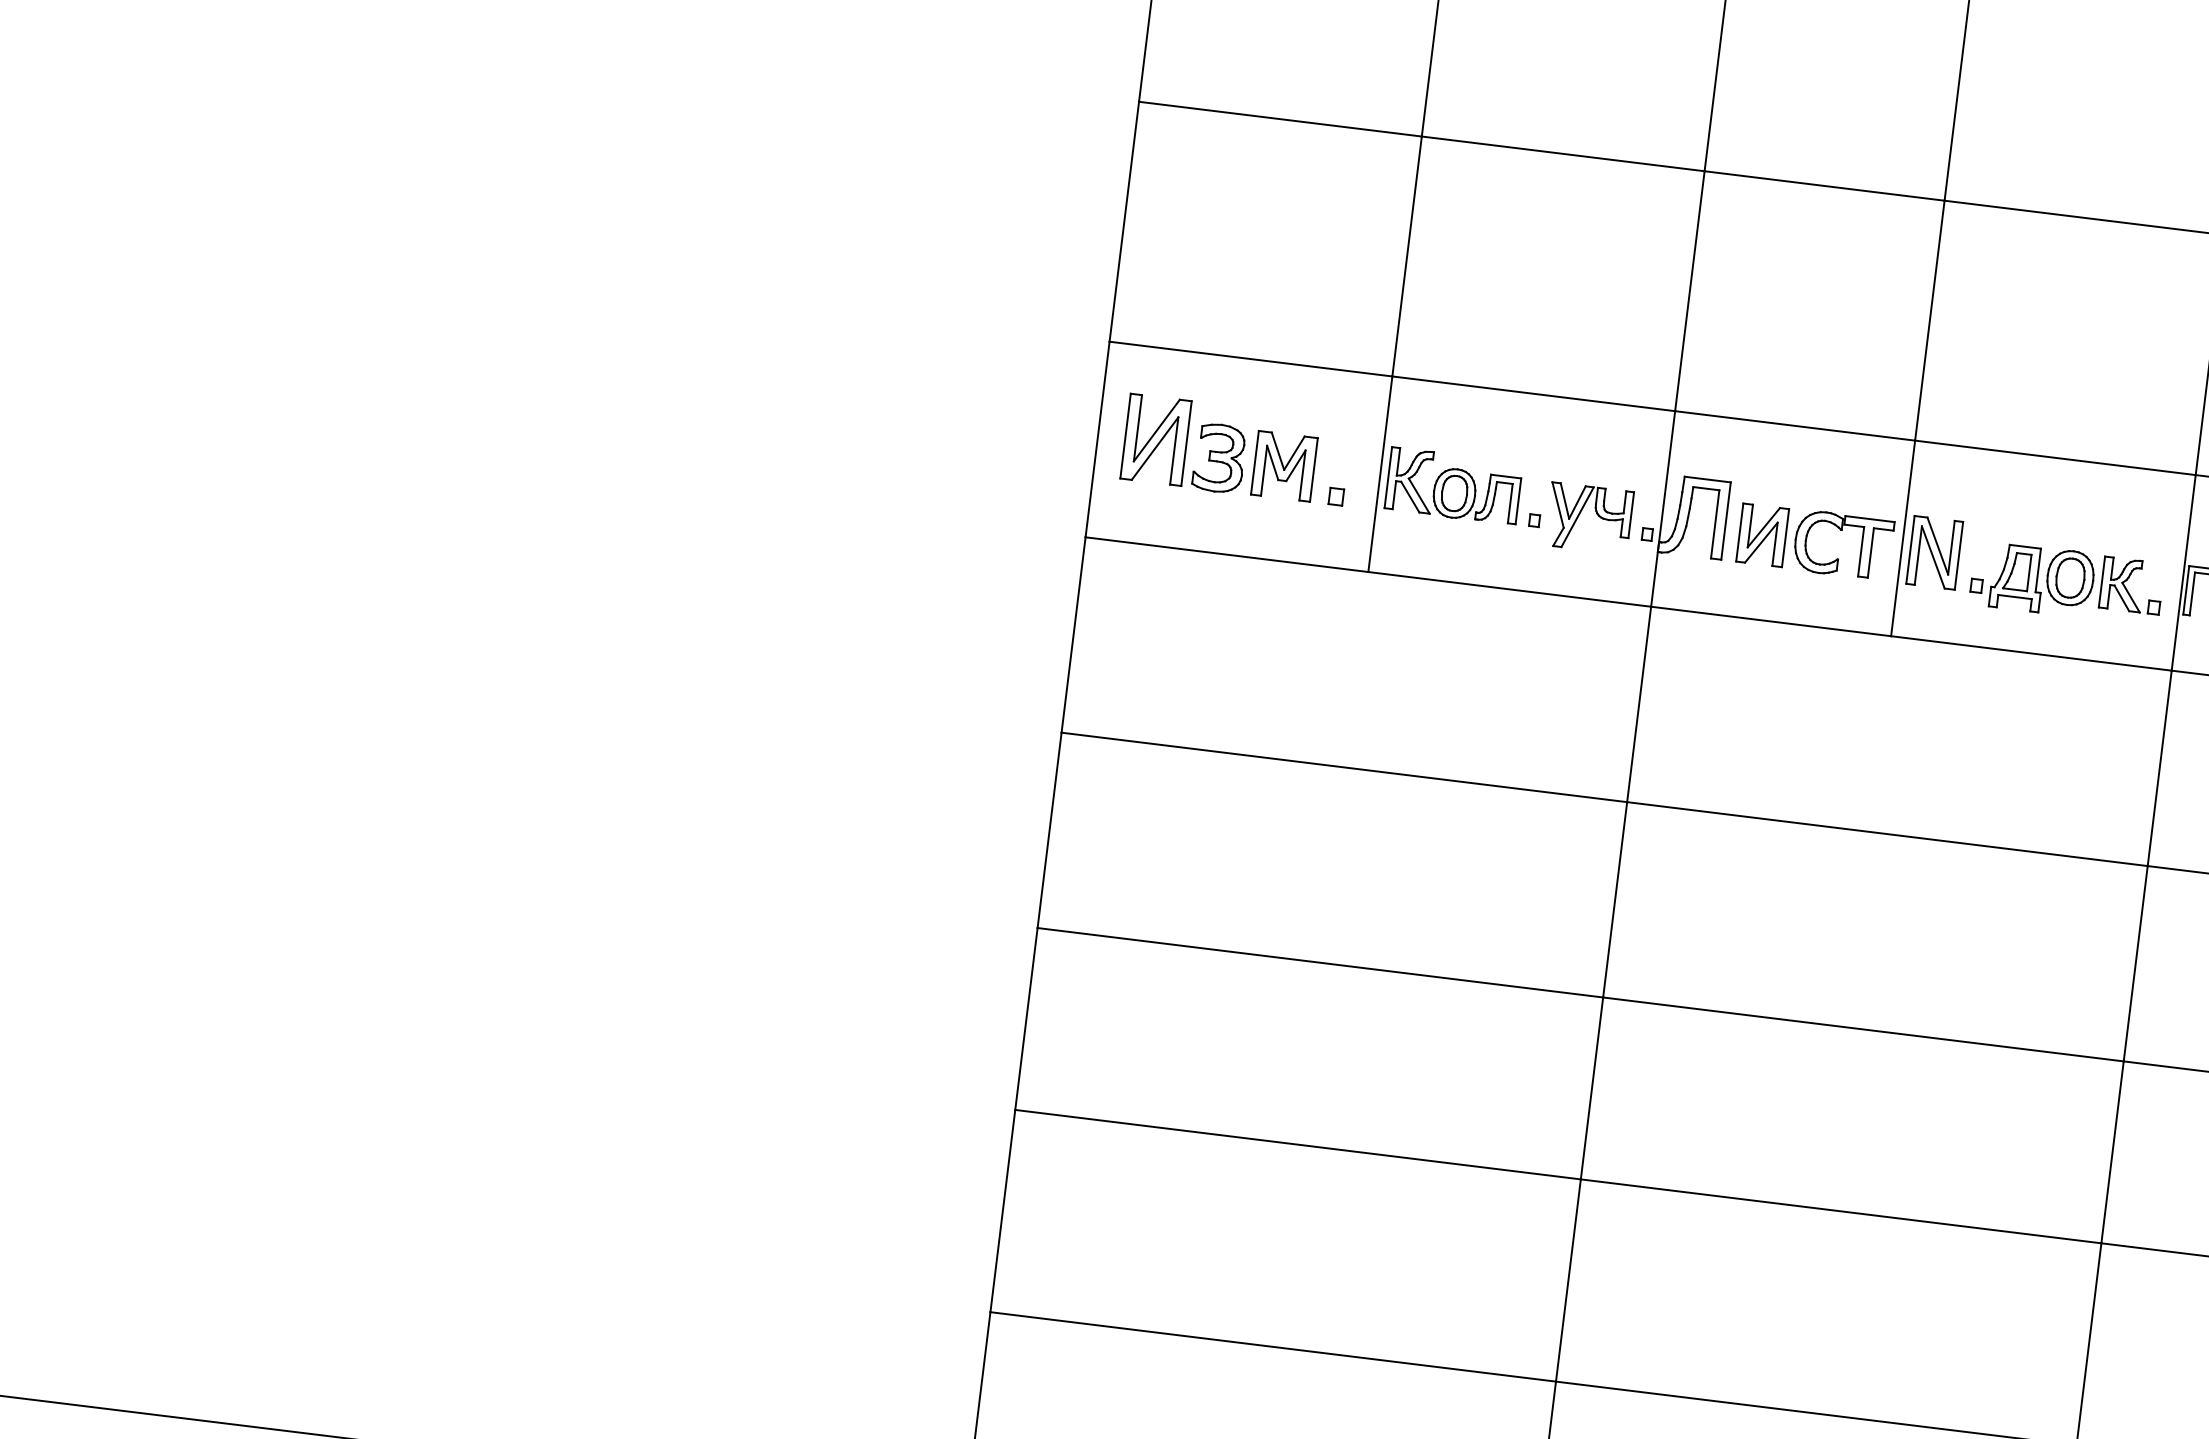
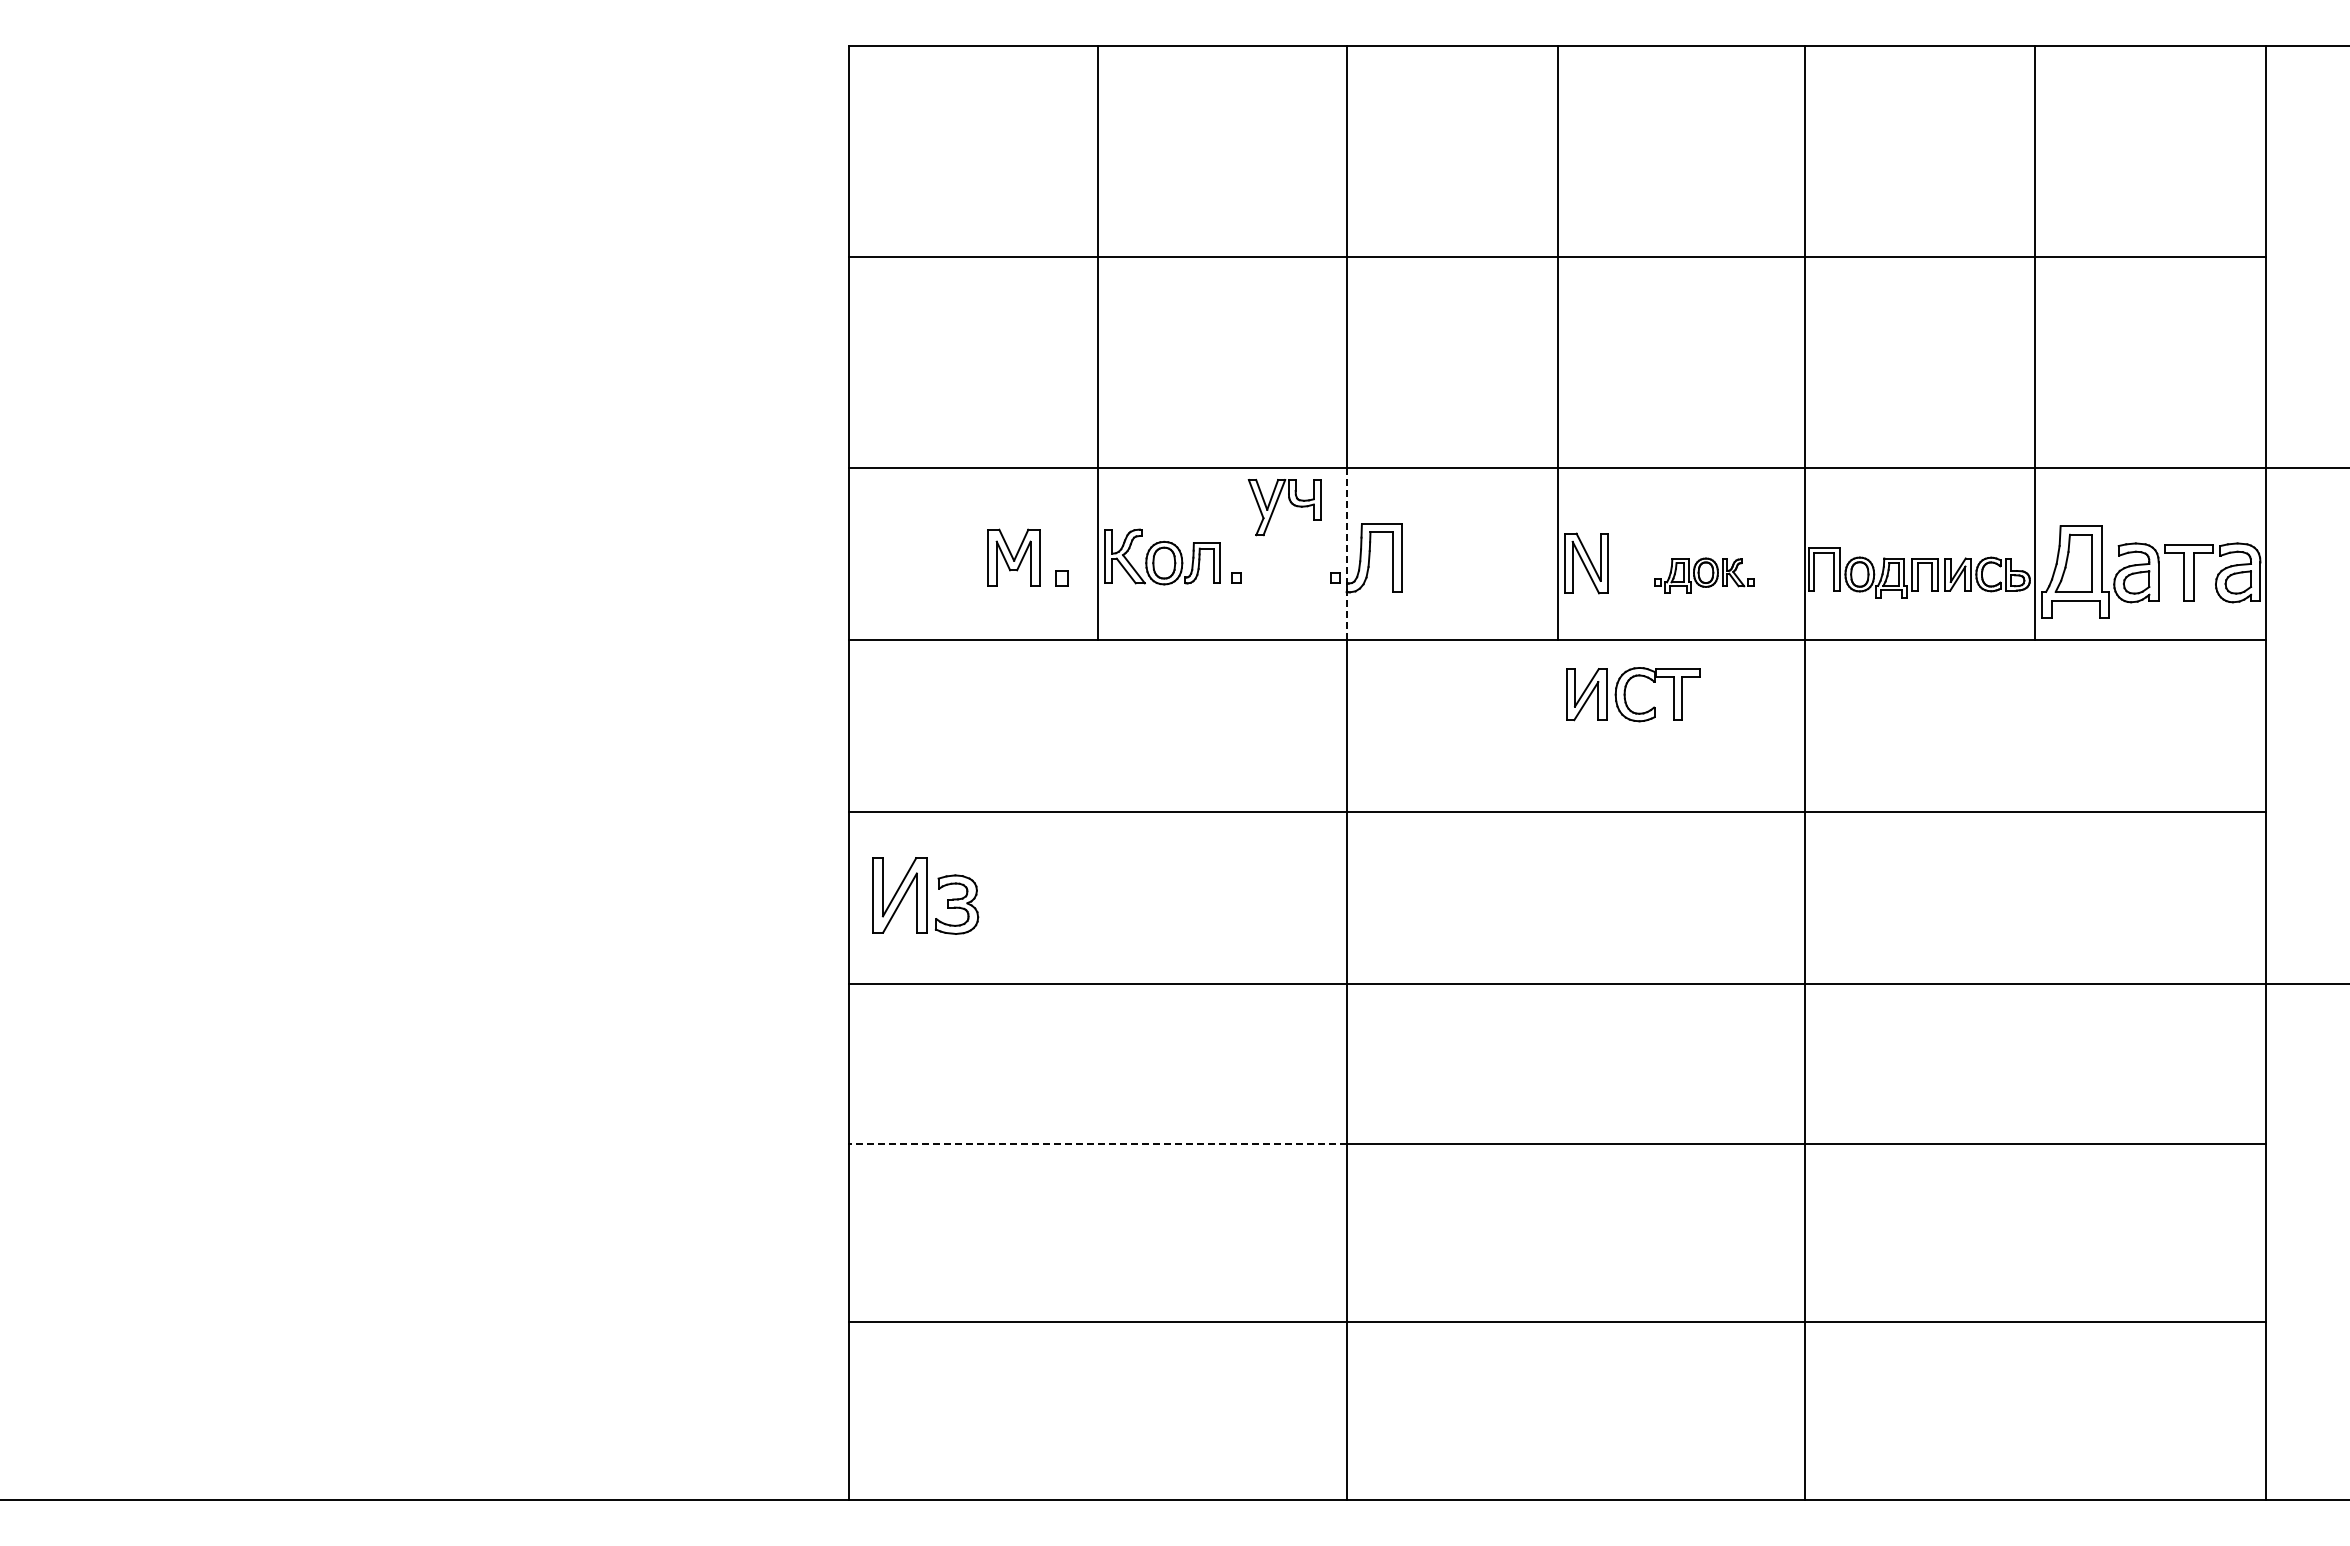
part: (1185, 443) -> (925, 895), moved
line: (1662, 509) -> (1346, 554), solid -> dashed
part: (1596, 514) -> (1290, 503), moved
part: (1806, 540) -> (1625, 694), moved
part: (2067, 582) -> (1704, 575), size x0.6
line: (1297, 1145) -> (1097, 1144), solid -> dashed

